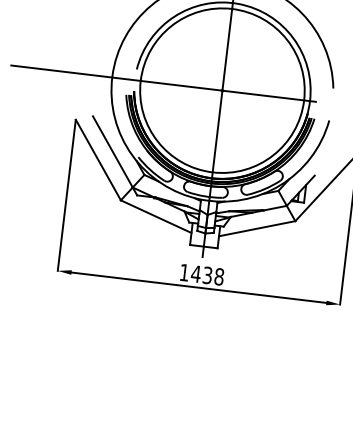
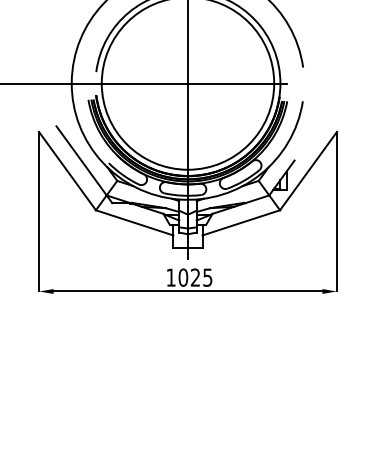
text: (207, 275) -> (195, 277), 1438 -> 1025

